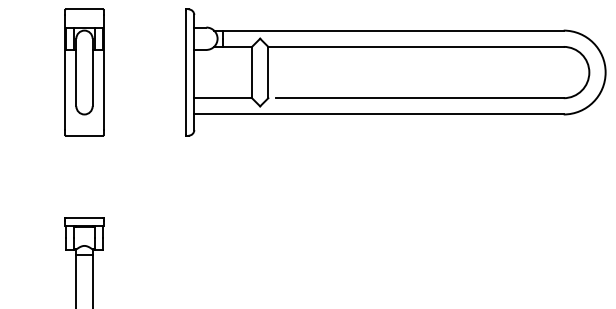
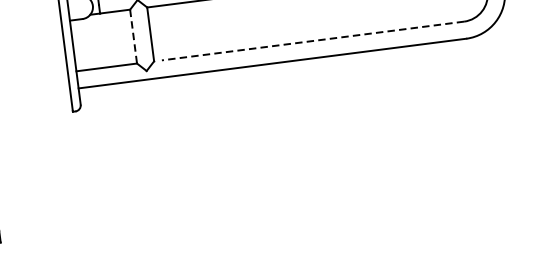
line: (252, 72) -> (134, 36), solid -> dashed
line: (419, 98) -> (312, 41), solid -> dashed

